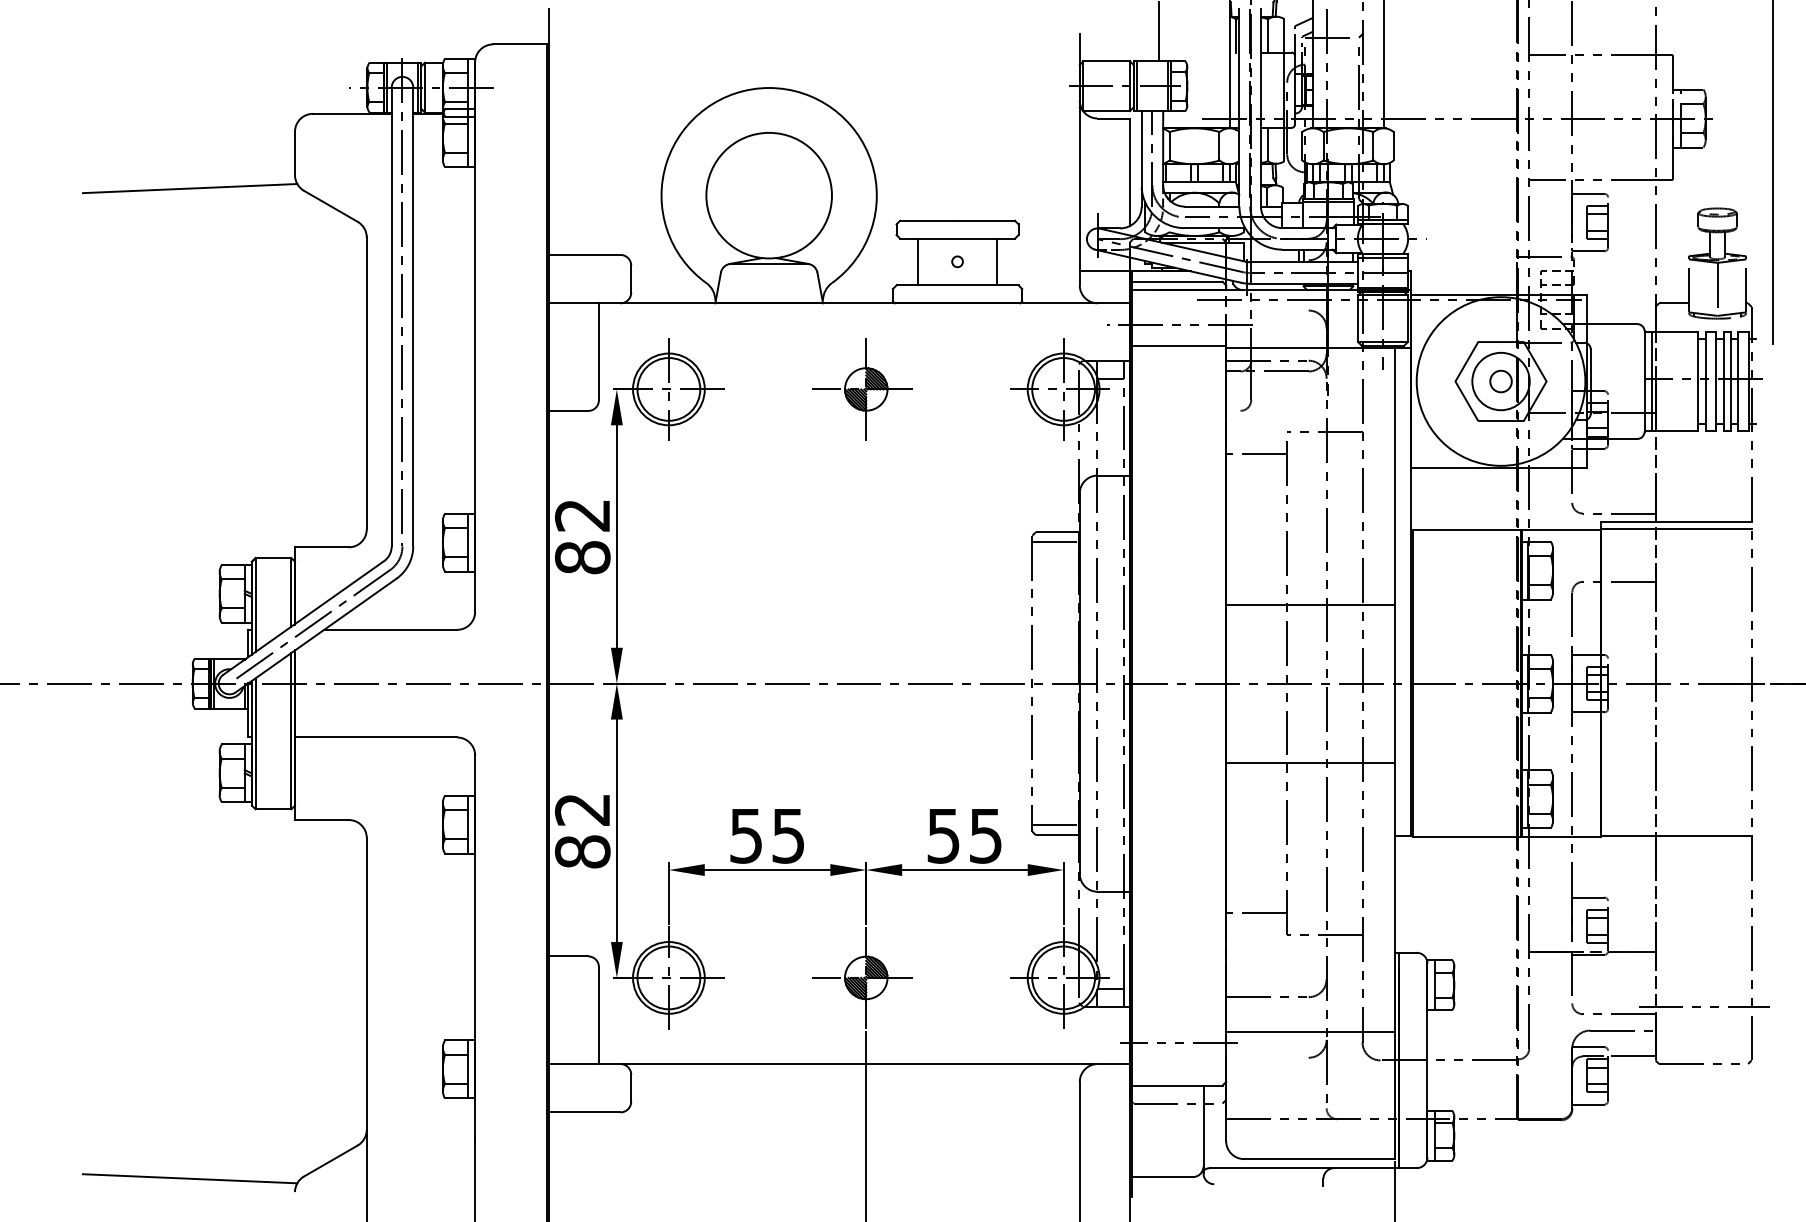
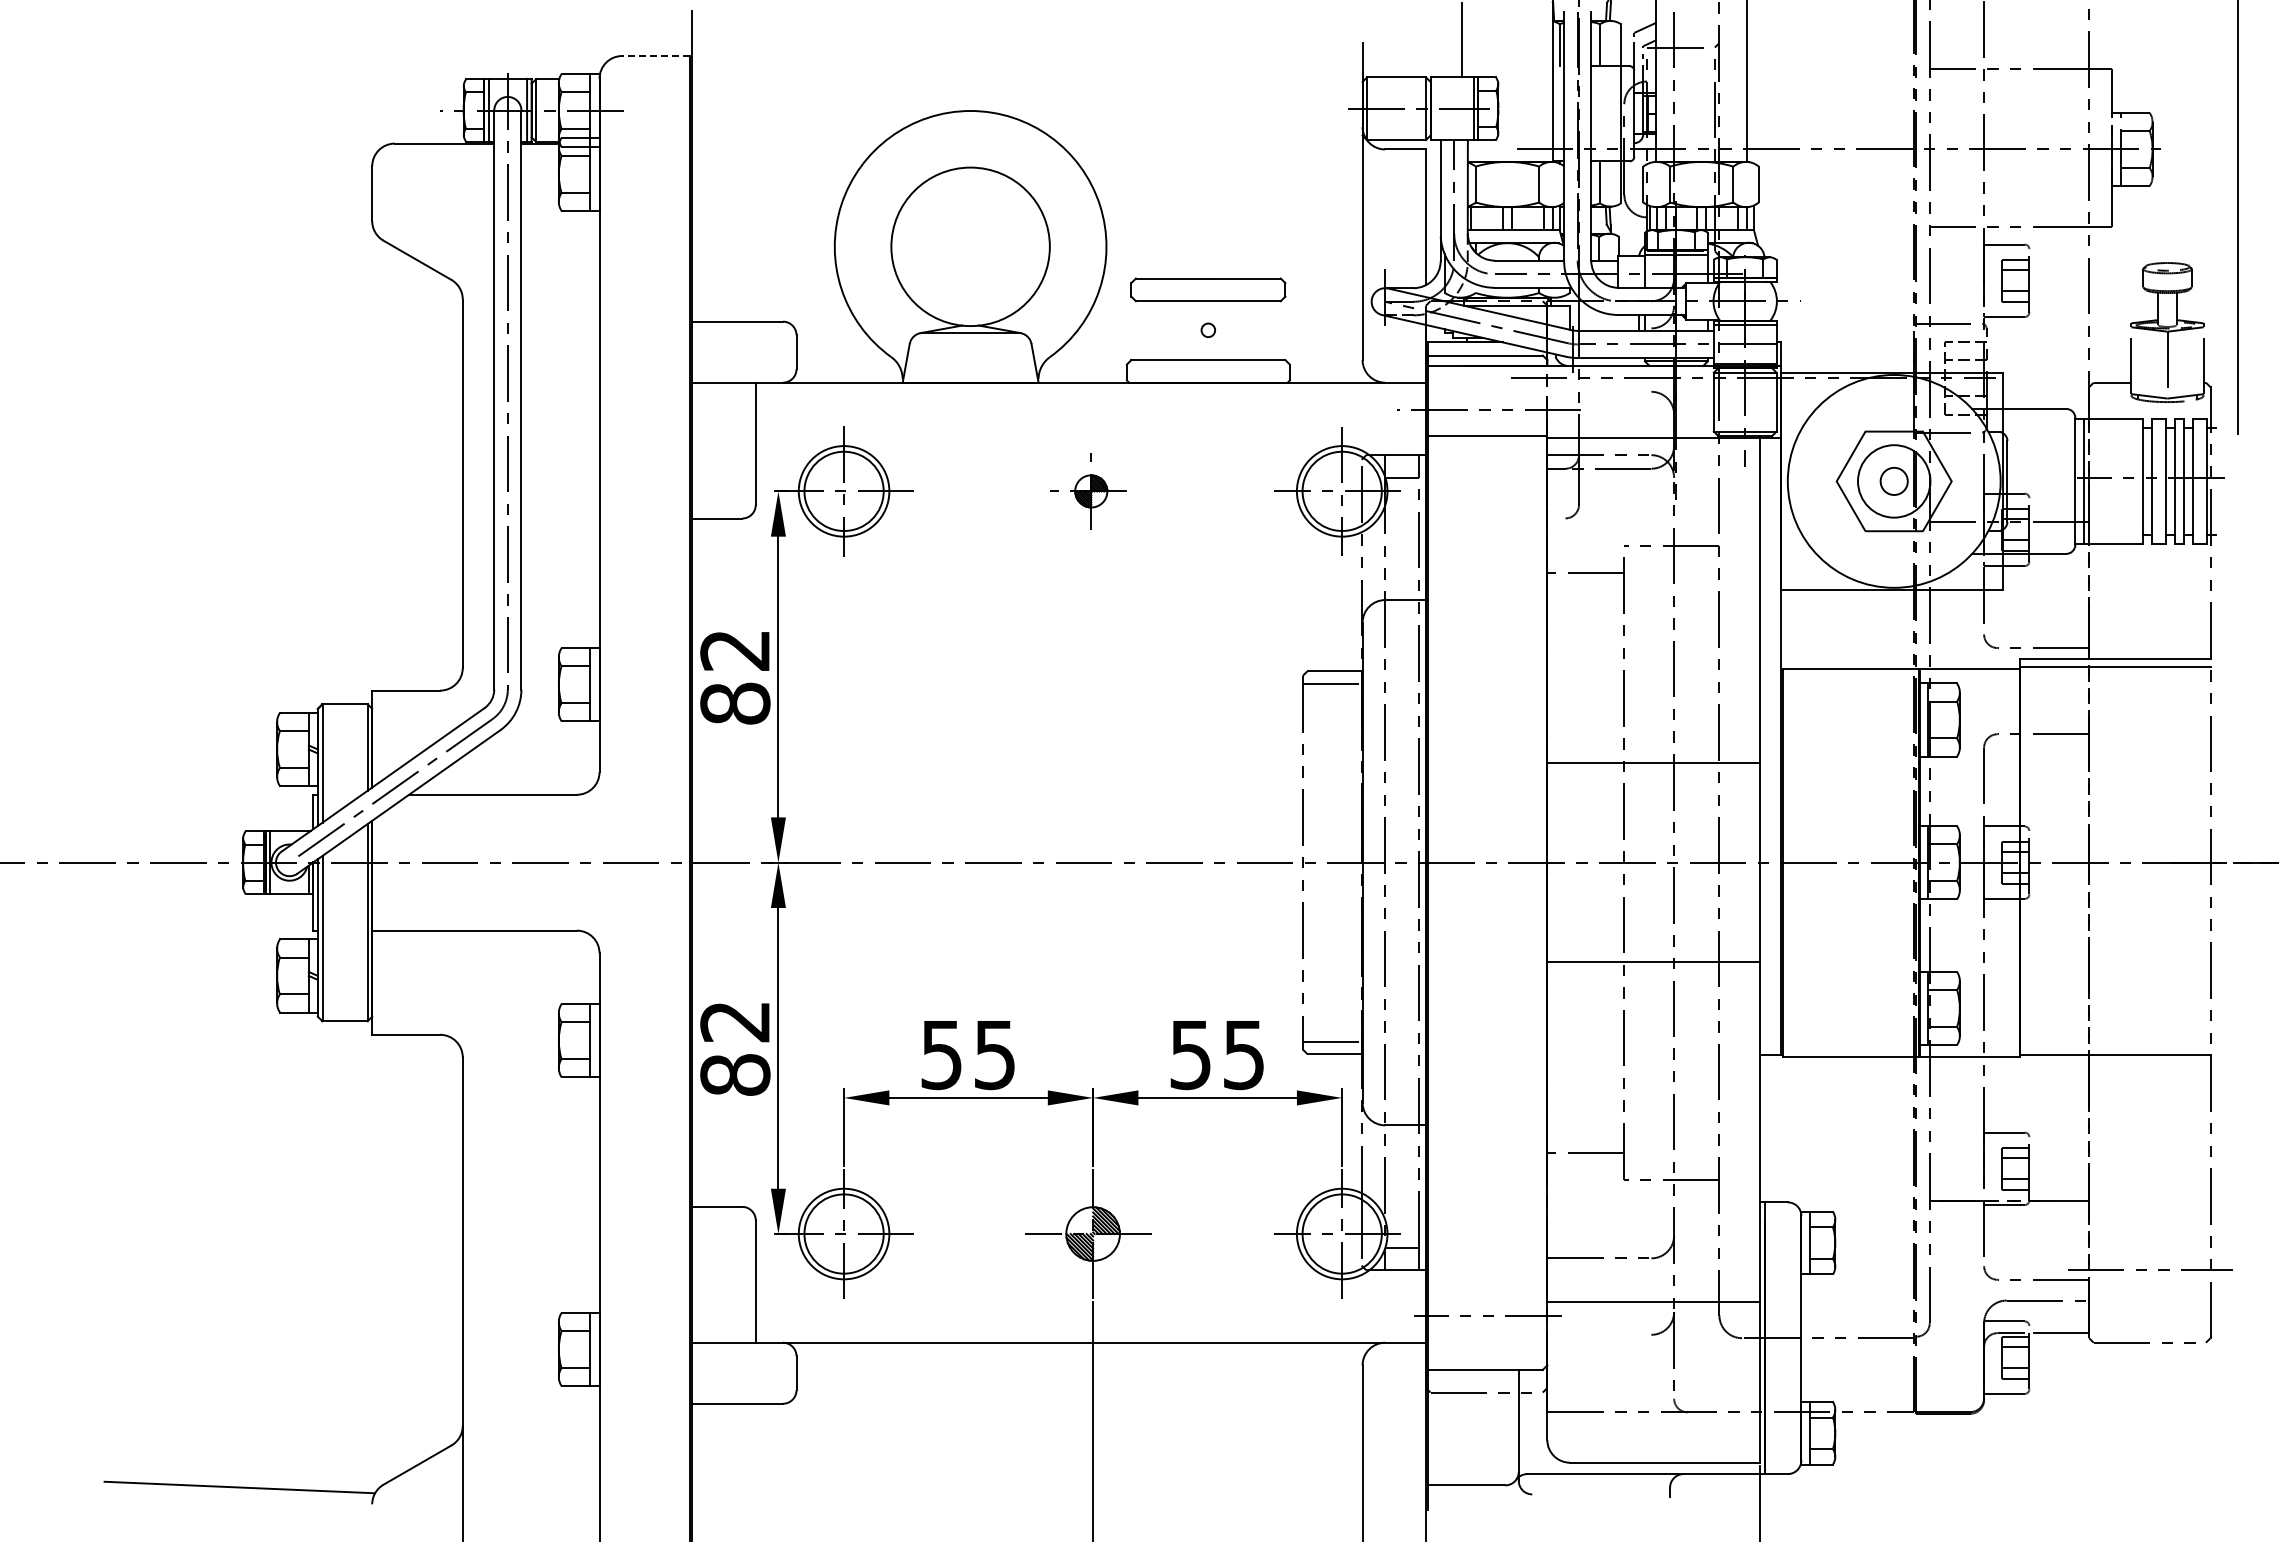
line: (520, 44) -> (656, 56), solid -> dashed
line: (1137, 86) -> (1435, 108), removed
line: (189, 188) -> (239, 237), removed
line: (918, 261) -> (1158, 330), removed
line: (997, 261) -> (1258, 330), removed
line: (1104, 271) -> (1393, 342), removed
part: (862, 389) -> (1088, 491), size x0.6

